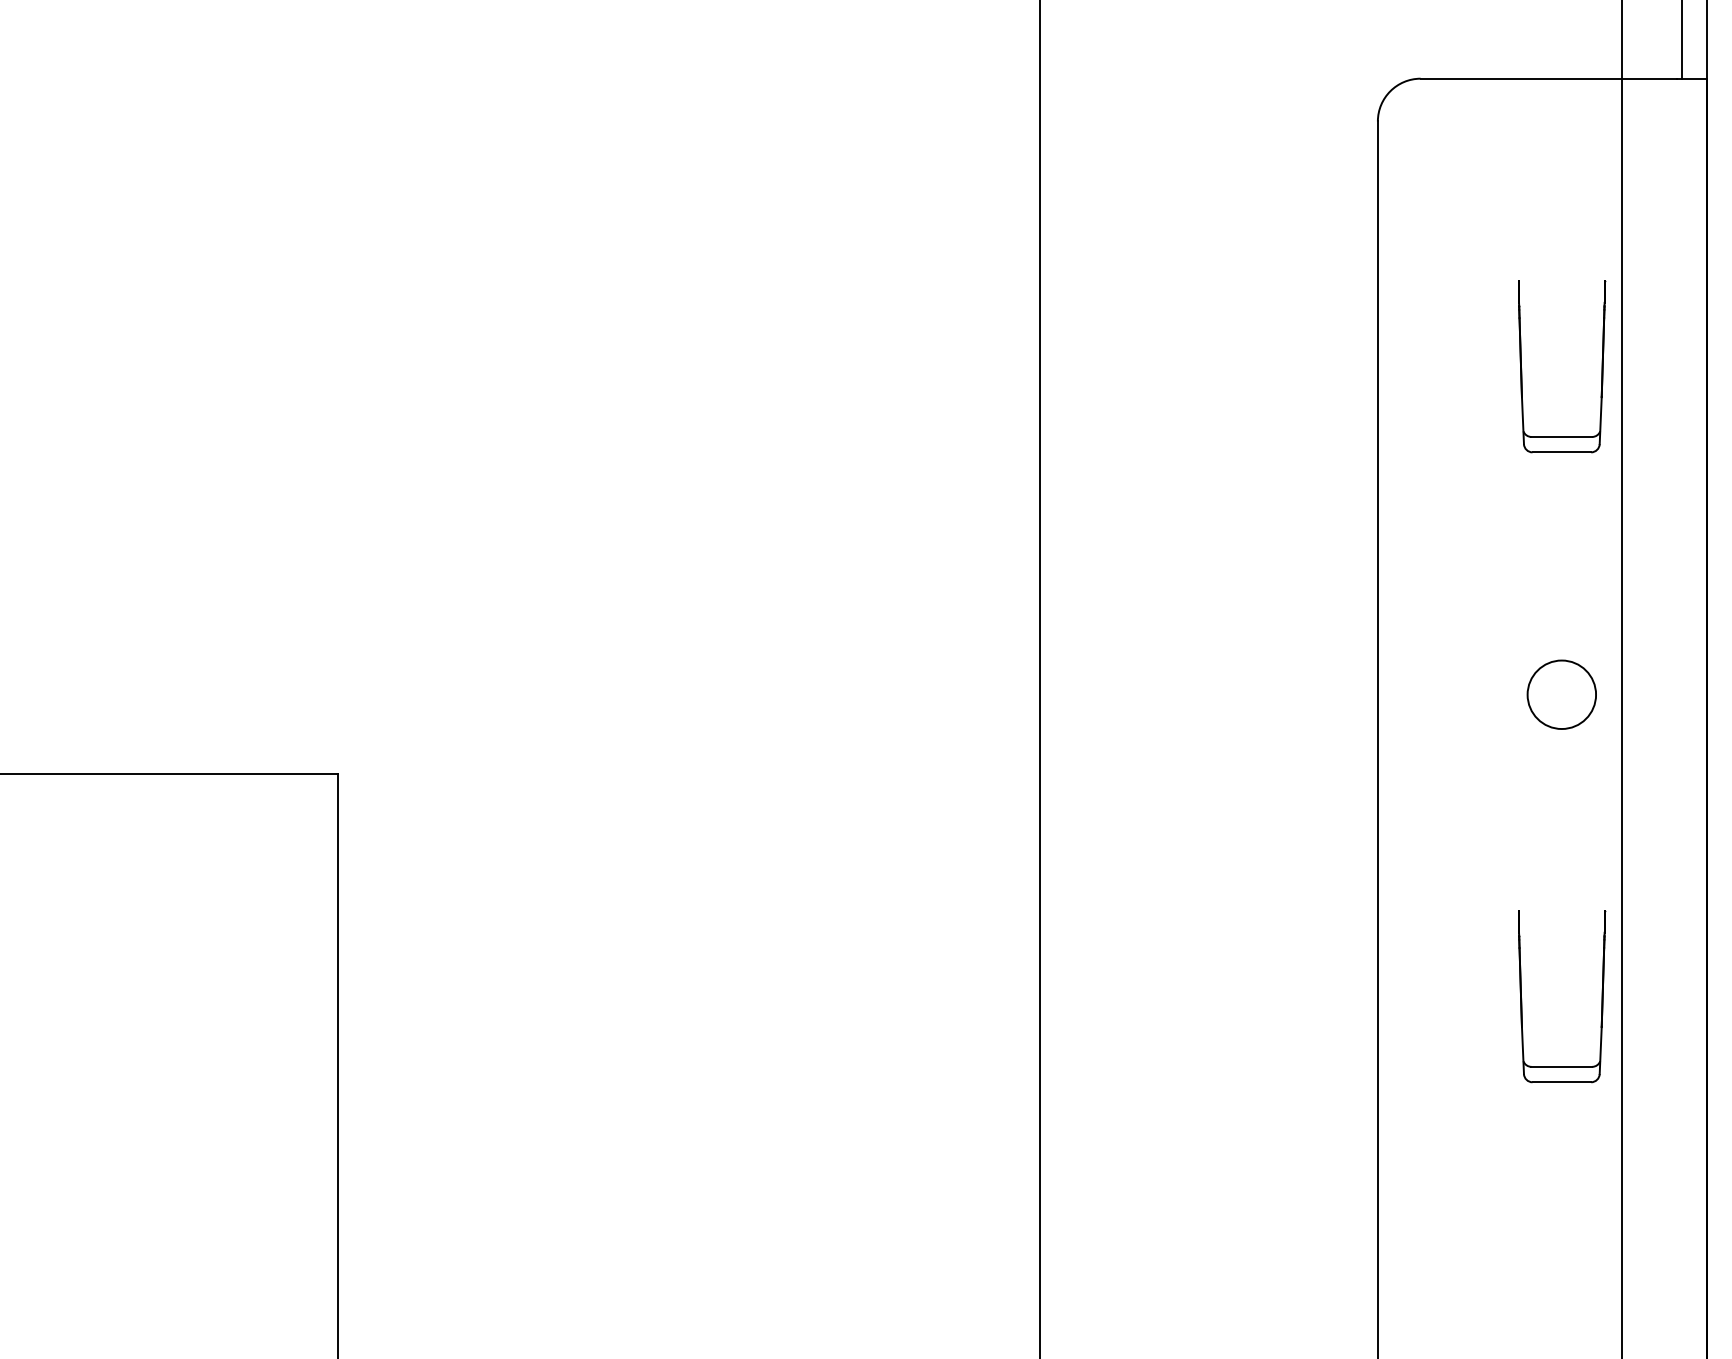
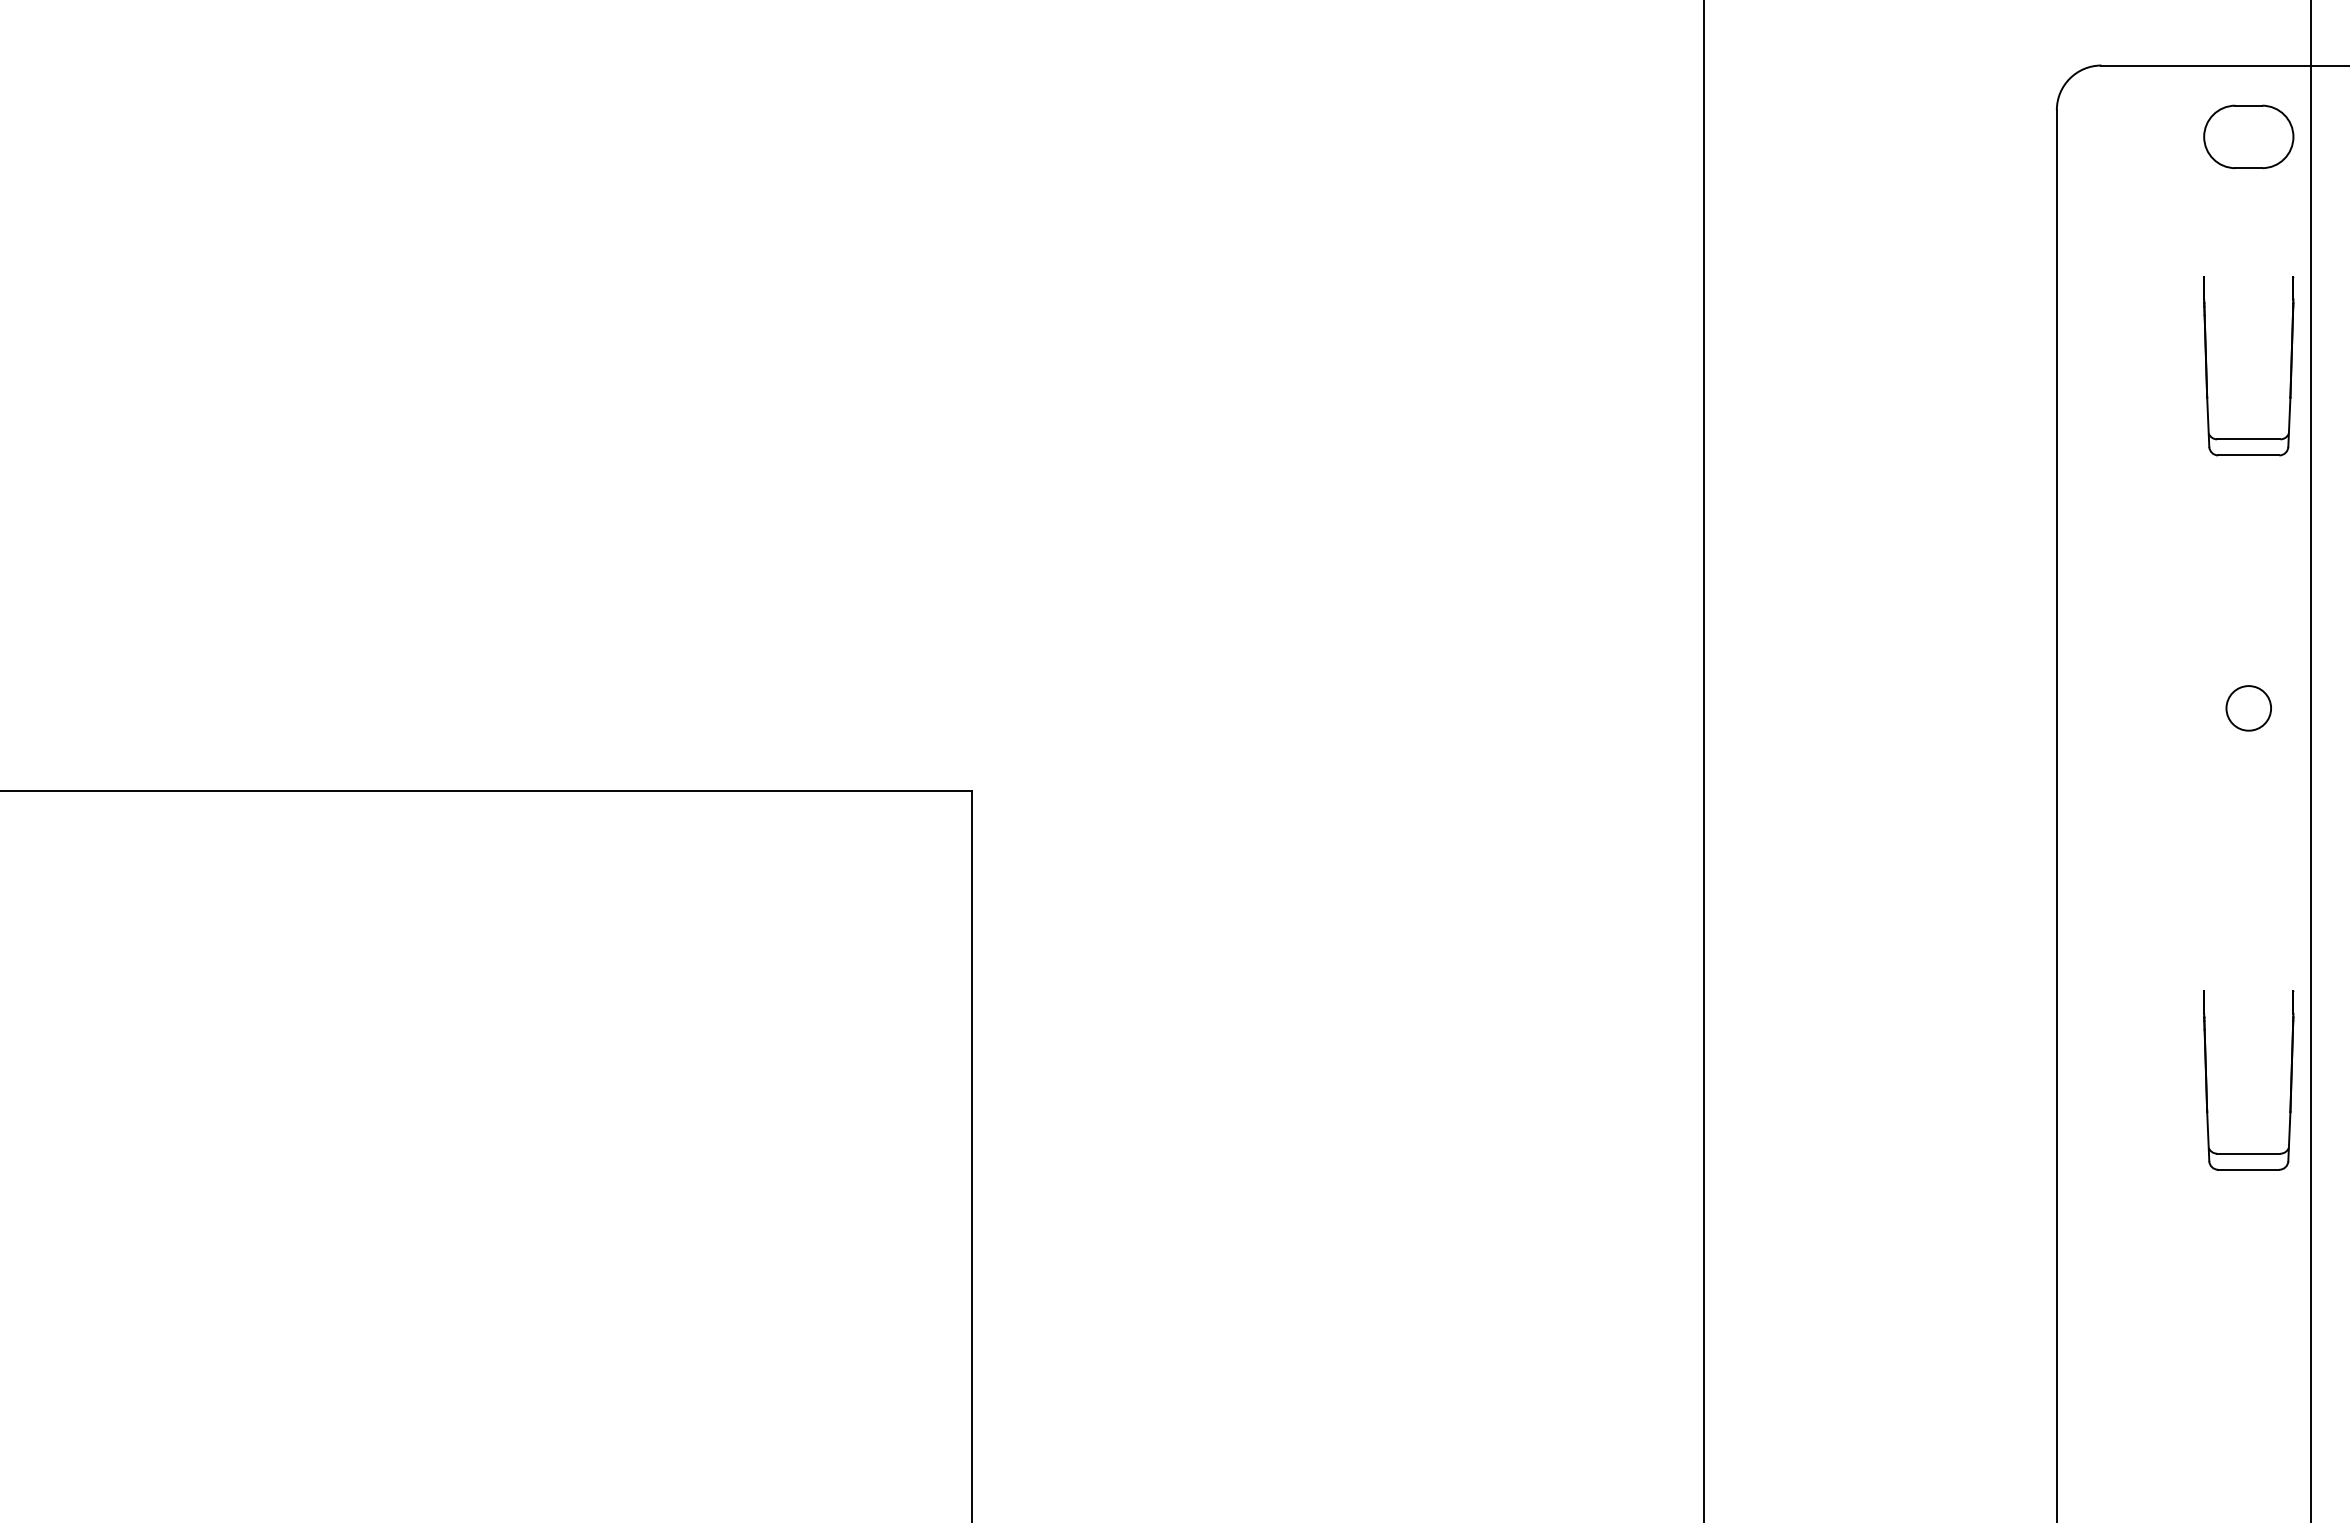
part: (1561, 146) -> (2248, 136), added
circle: (1561, 694) -> (2248, 708), size x0.62
part: (1522, 996) -> (2207, 1080), moved

